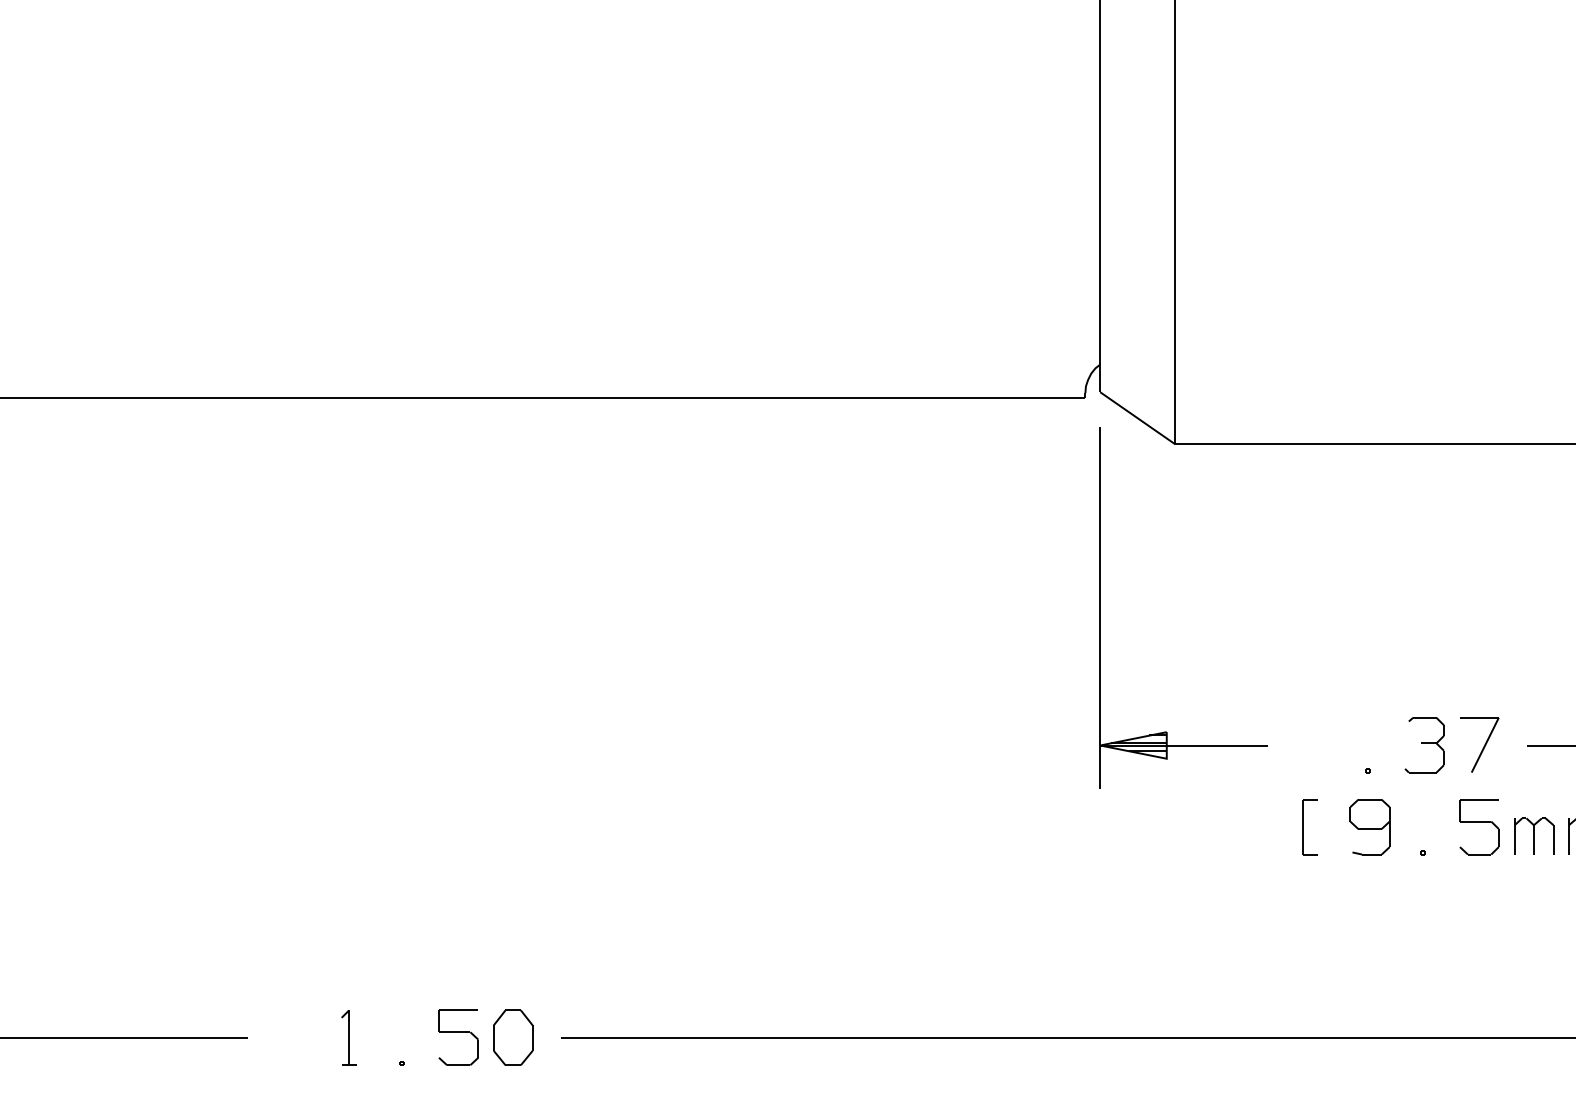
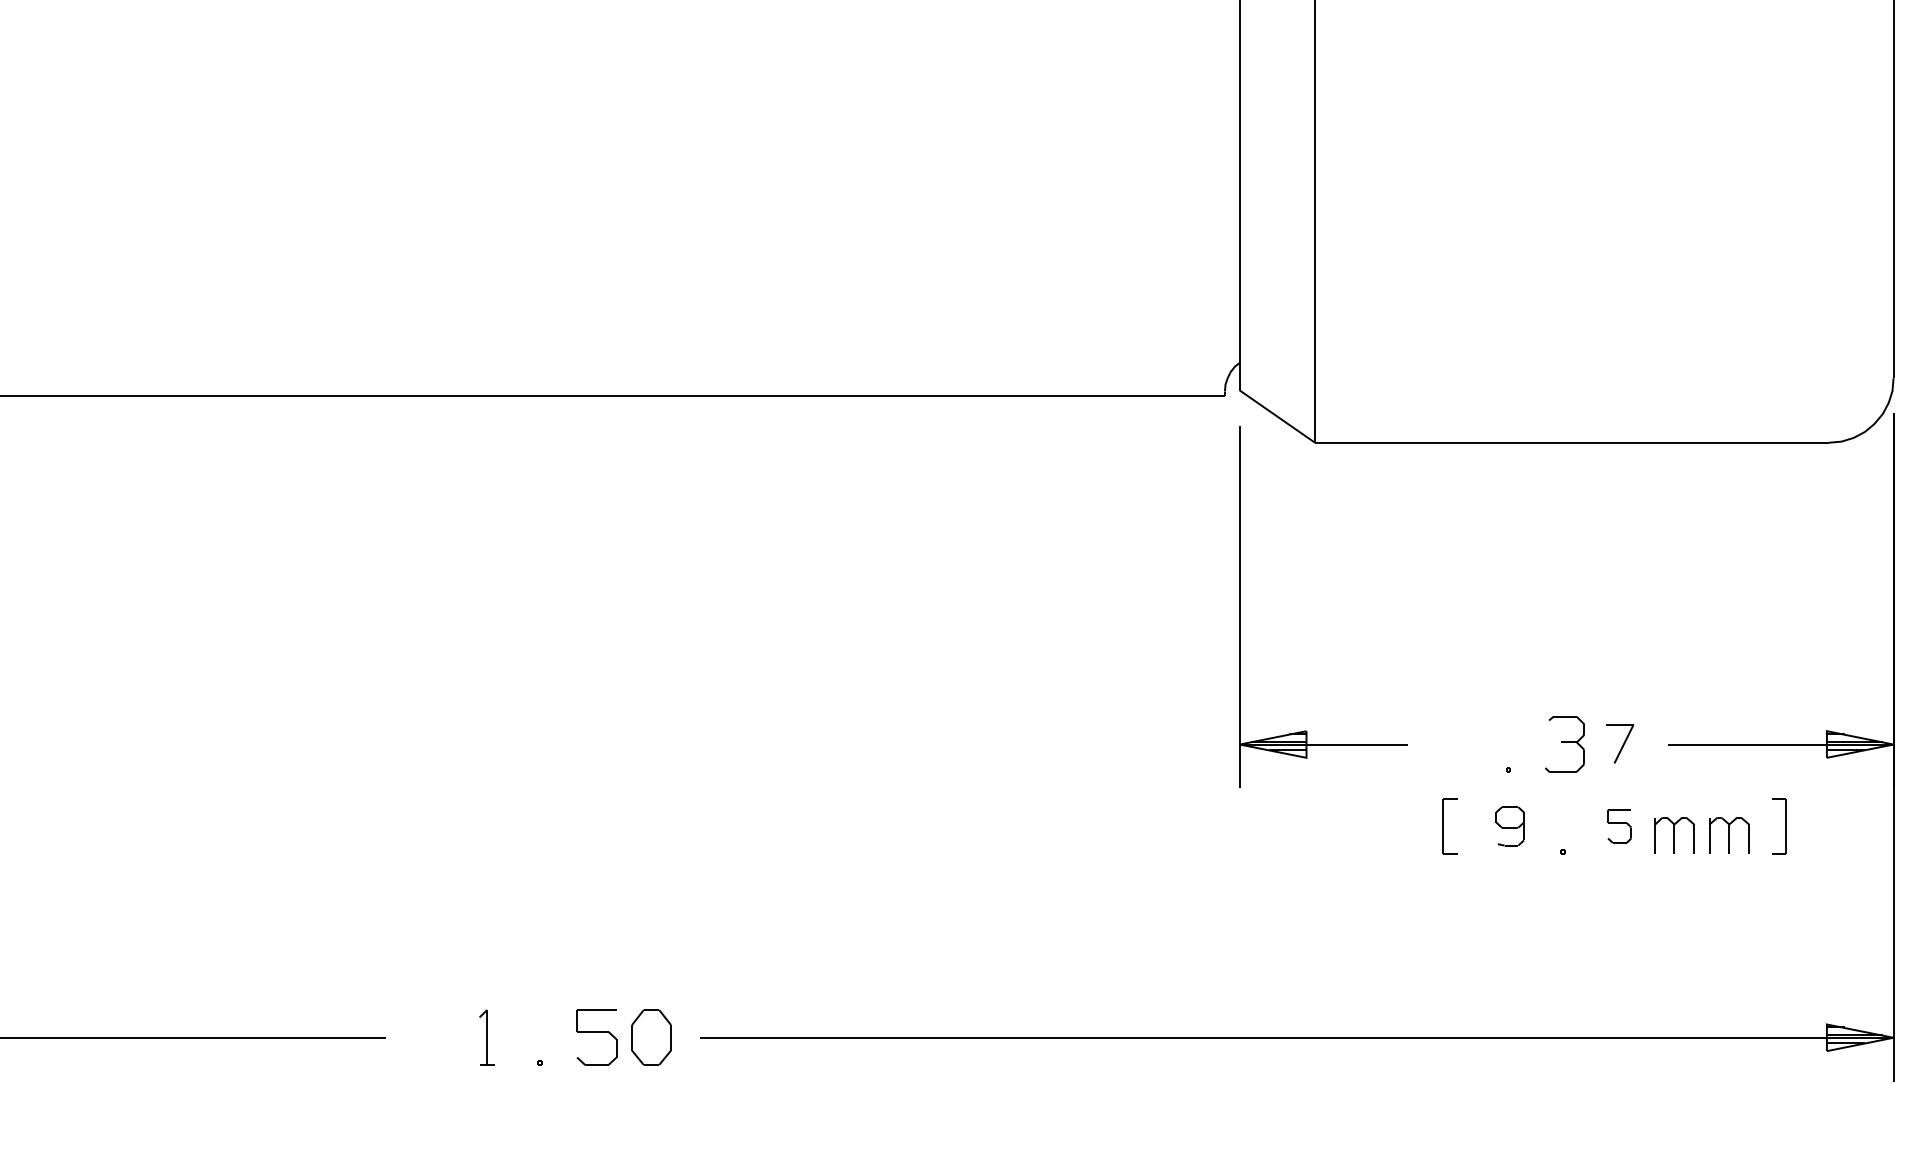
part: (1479, 744) -> (1619, 743), size x0.7
part: (1369, 827) -> (1509, 826), size x0.7
part: (1479, 827) -> (1619, 826), size x0.6

